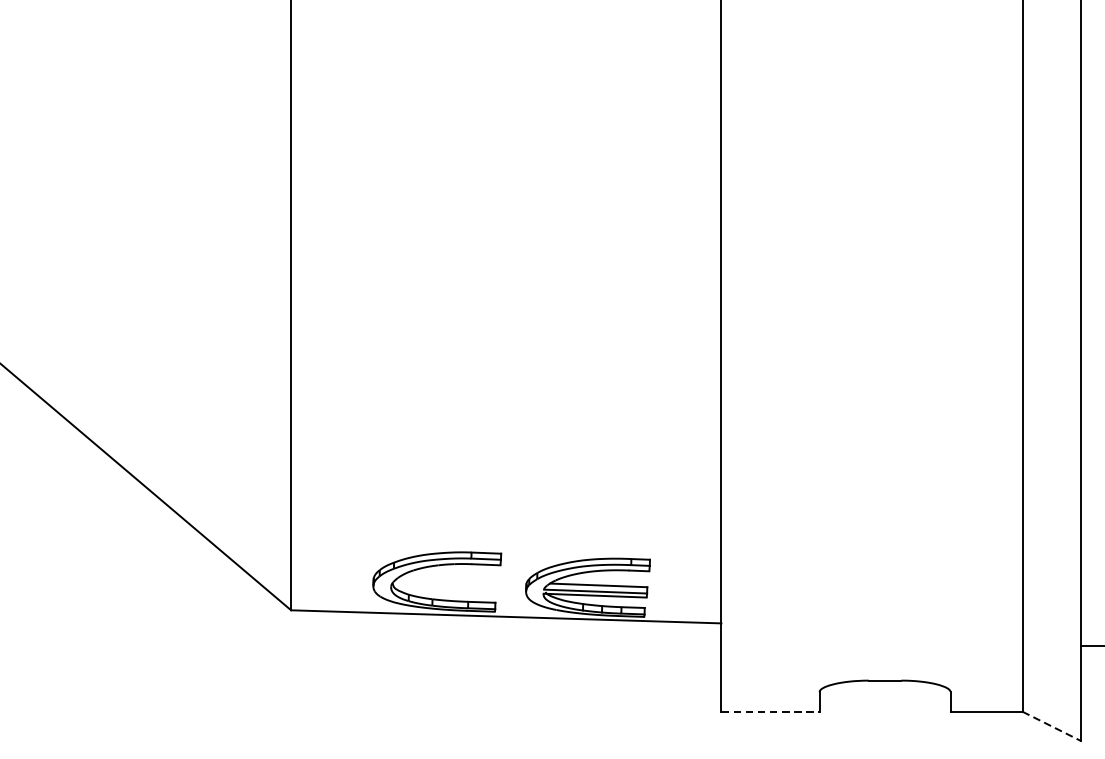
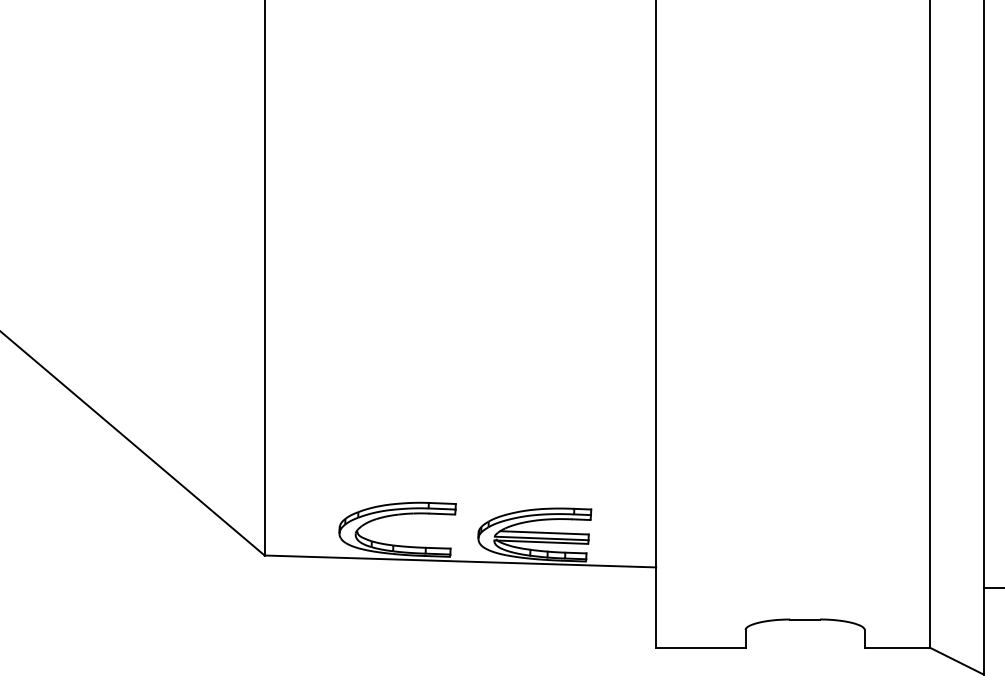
line: (770, 711) -> (700, 647), dashed -> solid
line: (1052, 726) -> (957, 661), dashed -> solid

